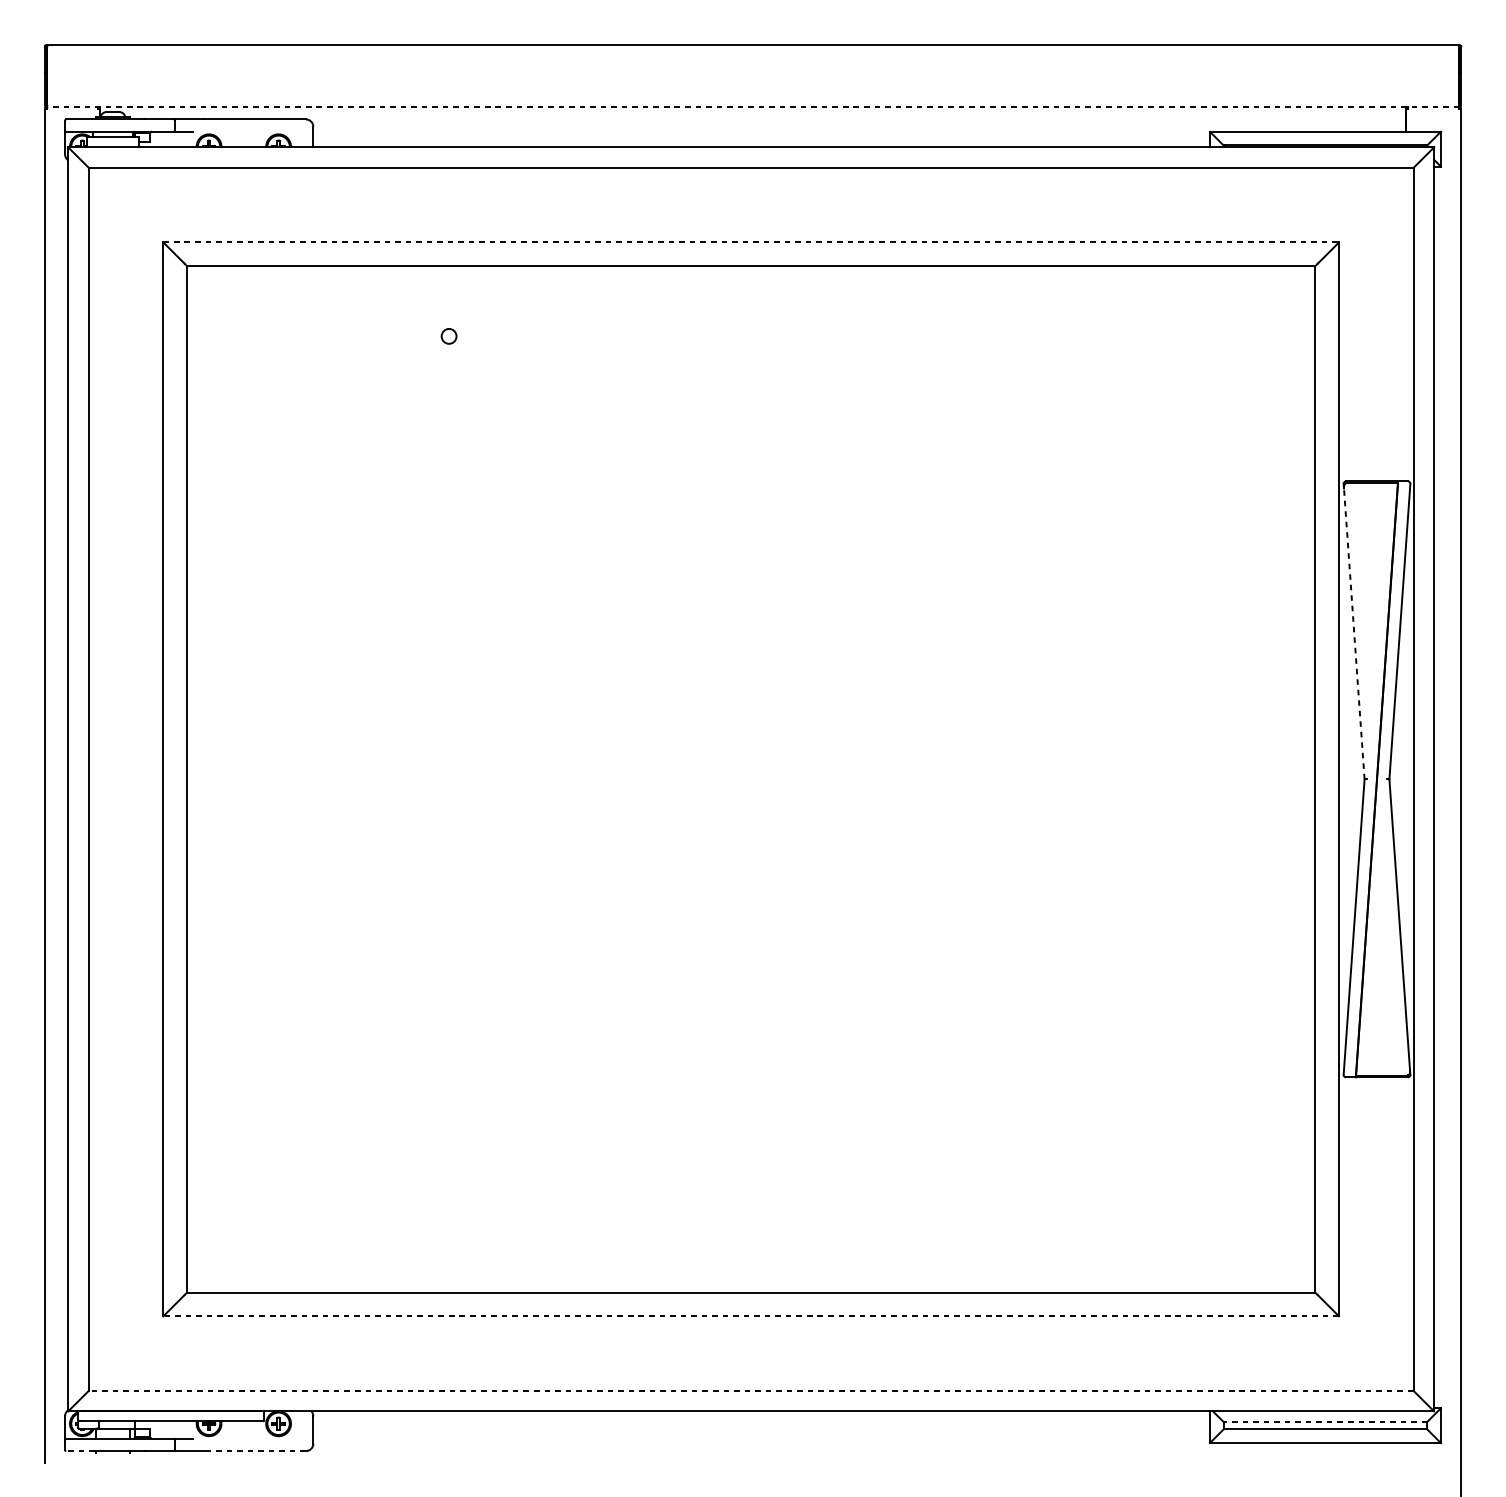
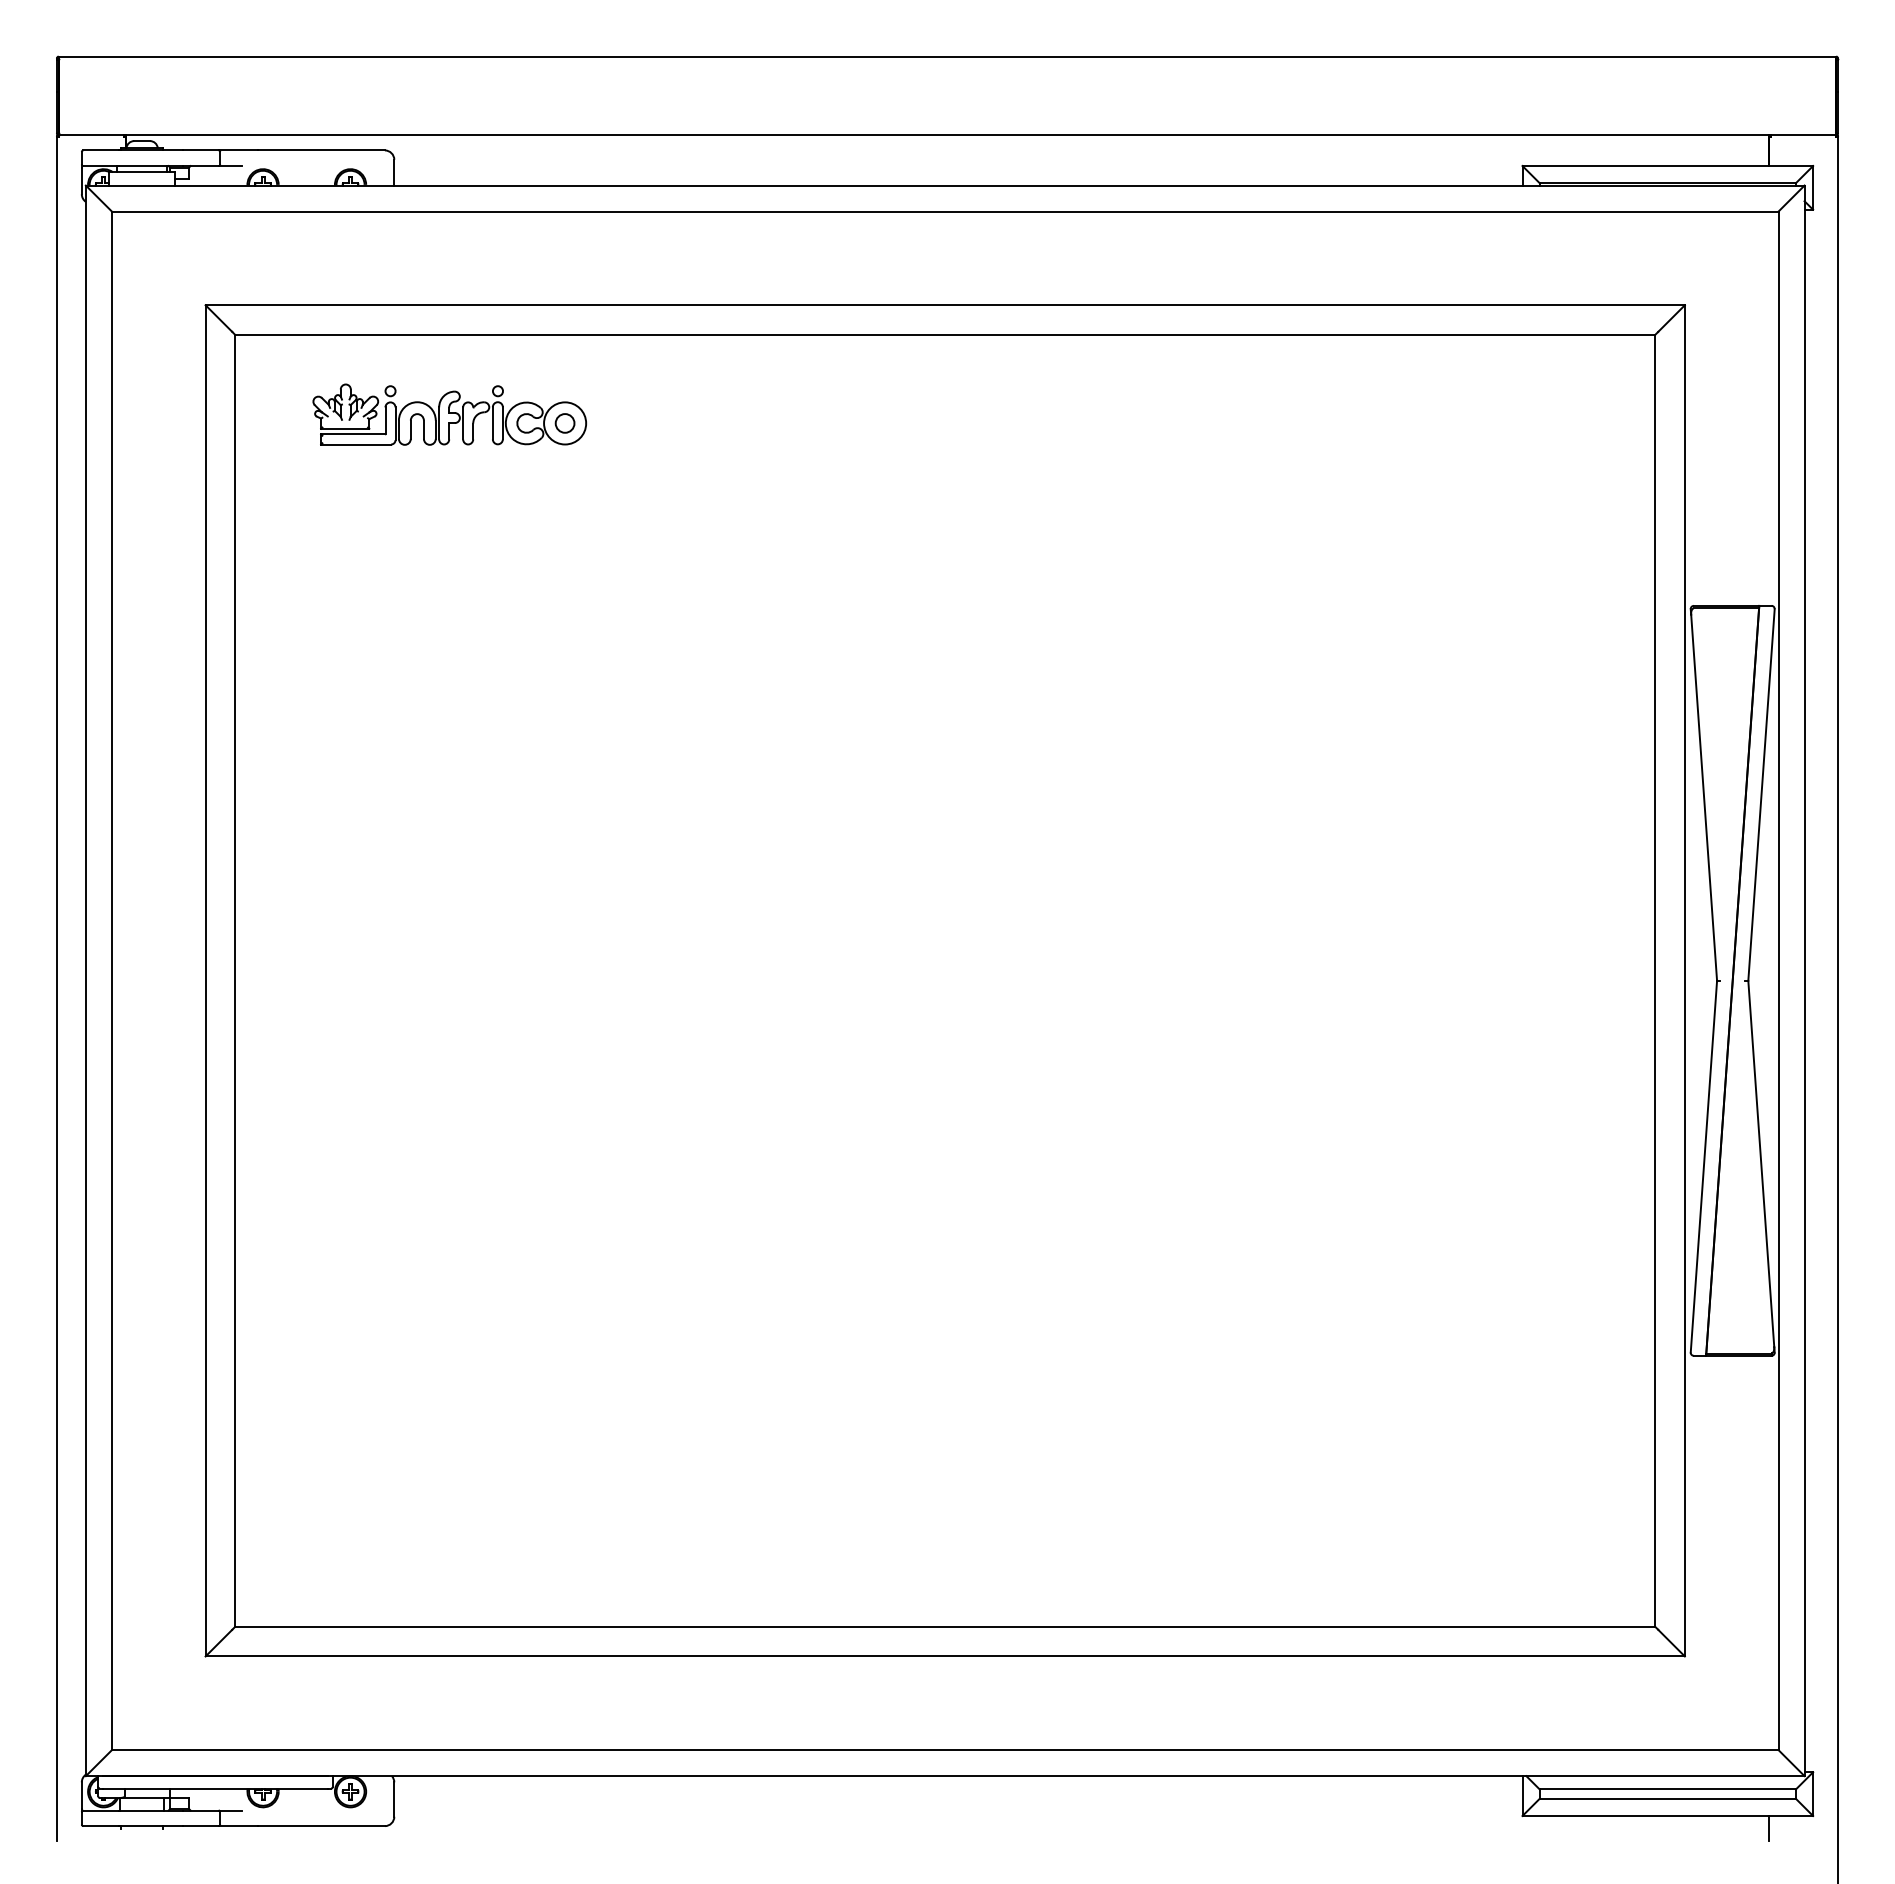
line: (753, 106) -> (947, 134), dashed -> solid
line: (751, 242) -> (945, 305), dashed -> solid
part: (357, 329) -> (449, 414), added
line: (1354, 633) -> (1704, 797), dashed -> solid
line: (751, 1316) -> (945, 1656), dashed -> solid
line: (750, 1391) -> (944, 1750), dashed -> solid
line: (1325, 1422) -> (1667, 1789), dashed -> solid
line: (80, 1451) -> (101, 1826), dashed -> solid
line: (255, 1451) -> (321, 1826), dashed -> solid
line: (1406, 1453) -> (1769, 1828), added

